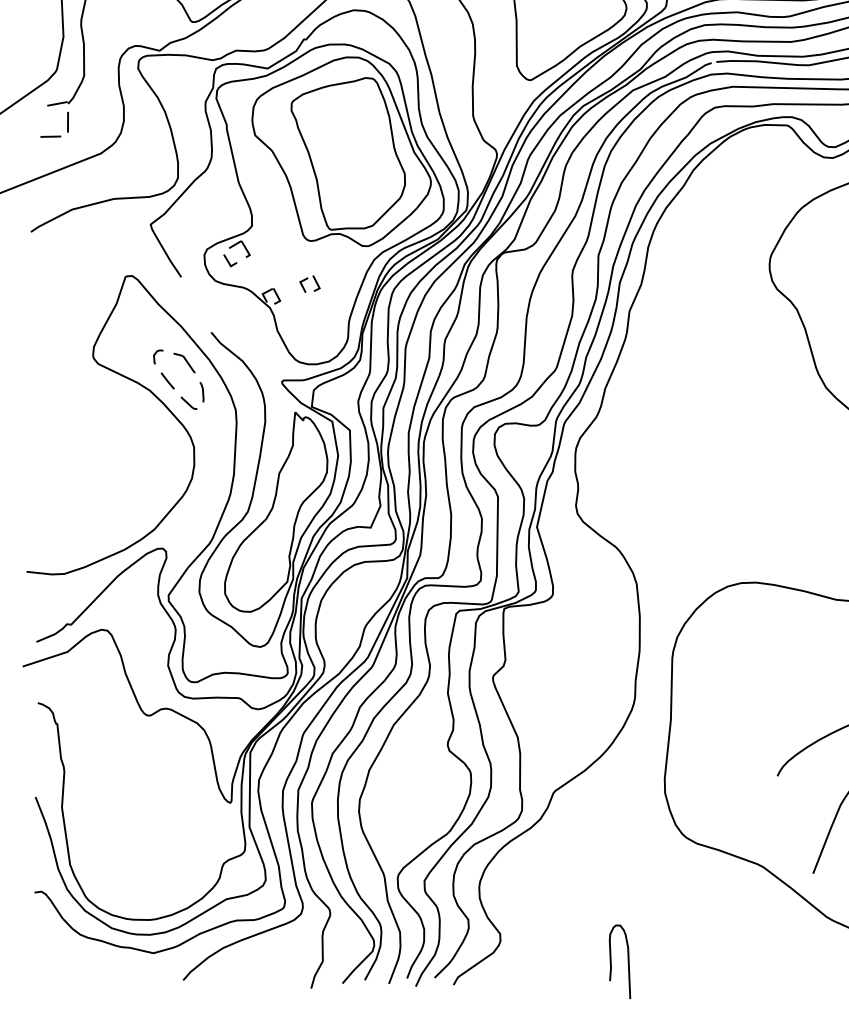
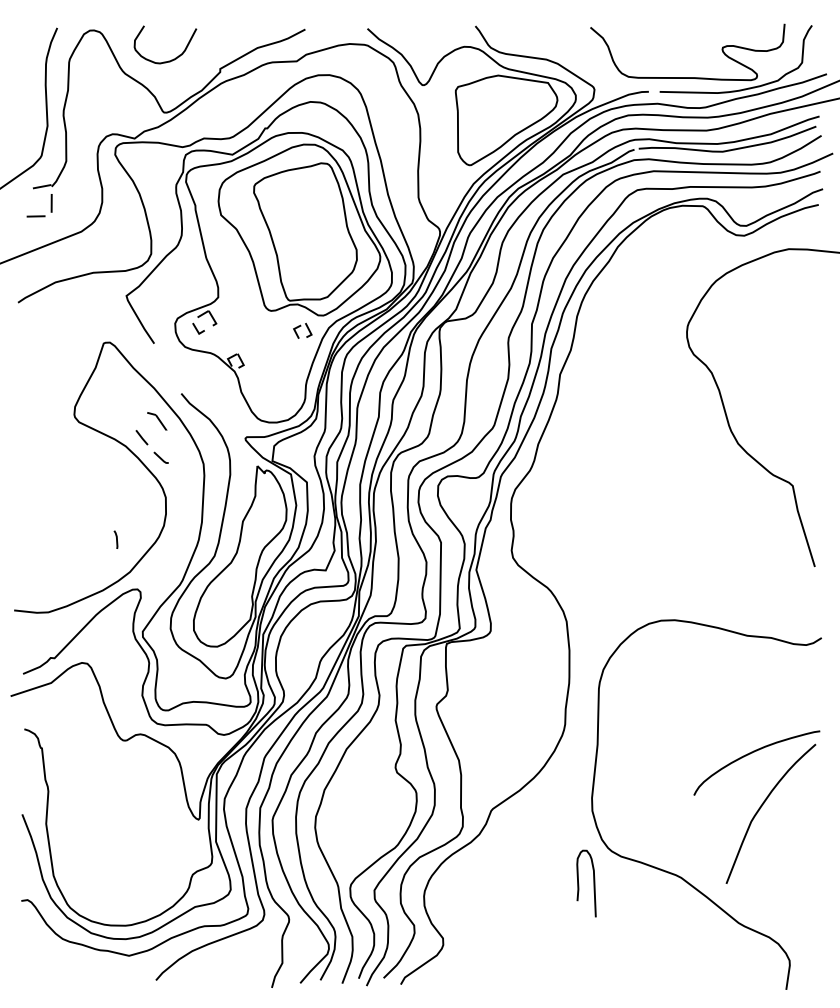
part: (309, 283) -> (302, 330), moved
curve: (156, 354) -> (131, 413), removed
line: (202, 391) -> (116, 539), moved
curve: (627, 961) -> (593, 883), moved

